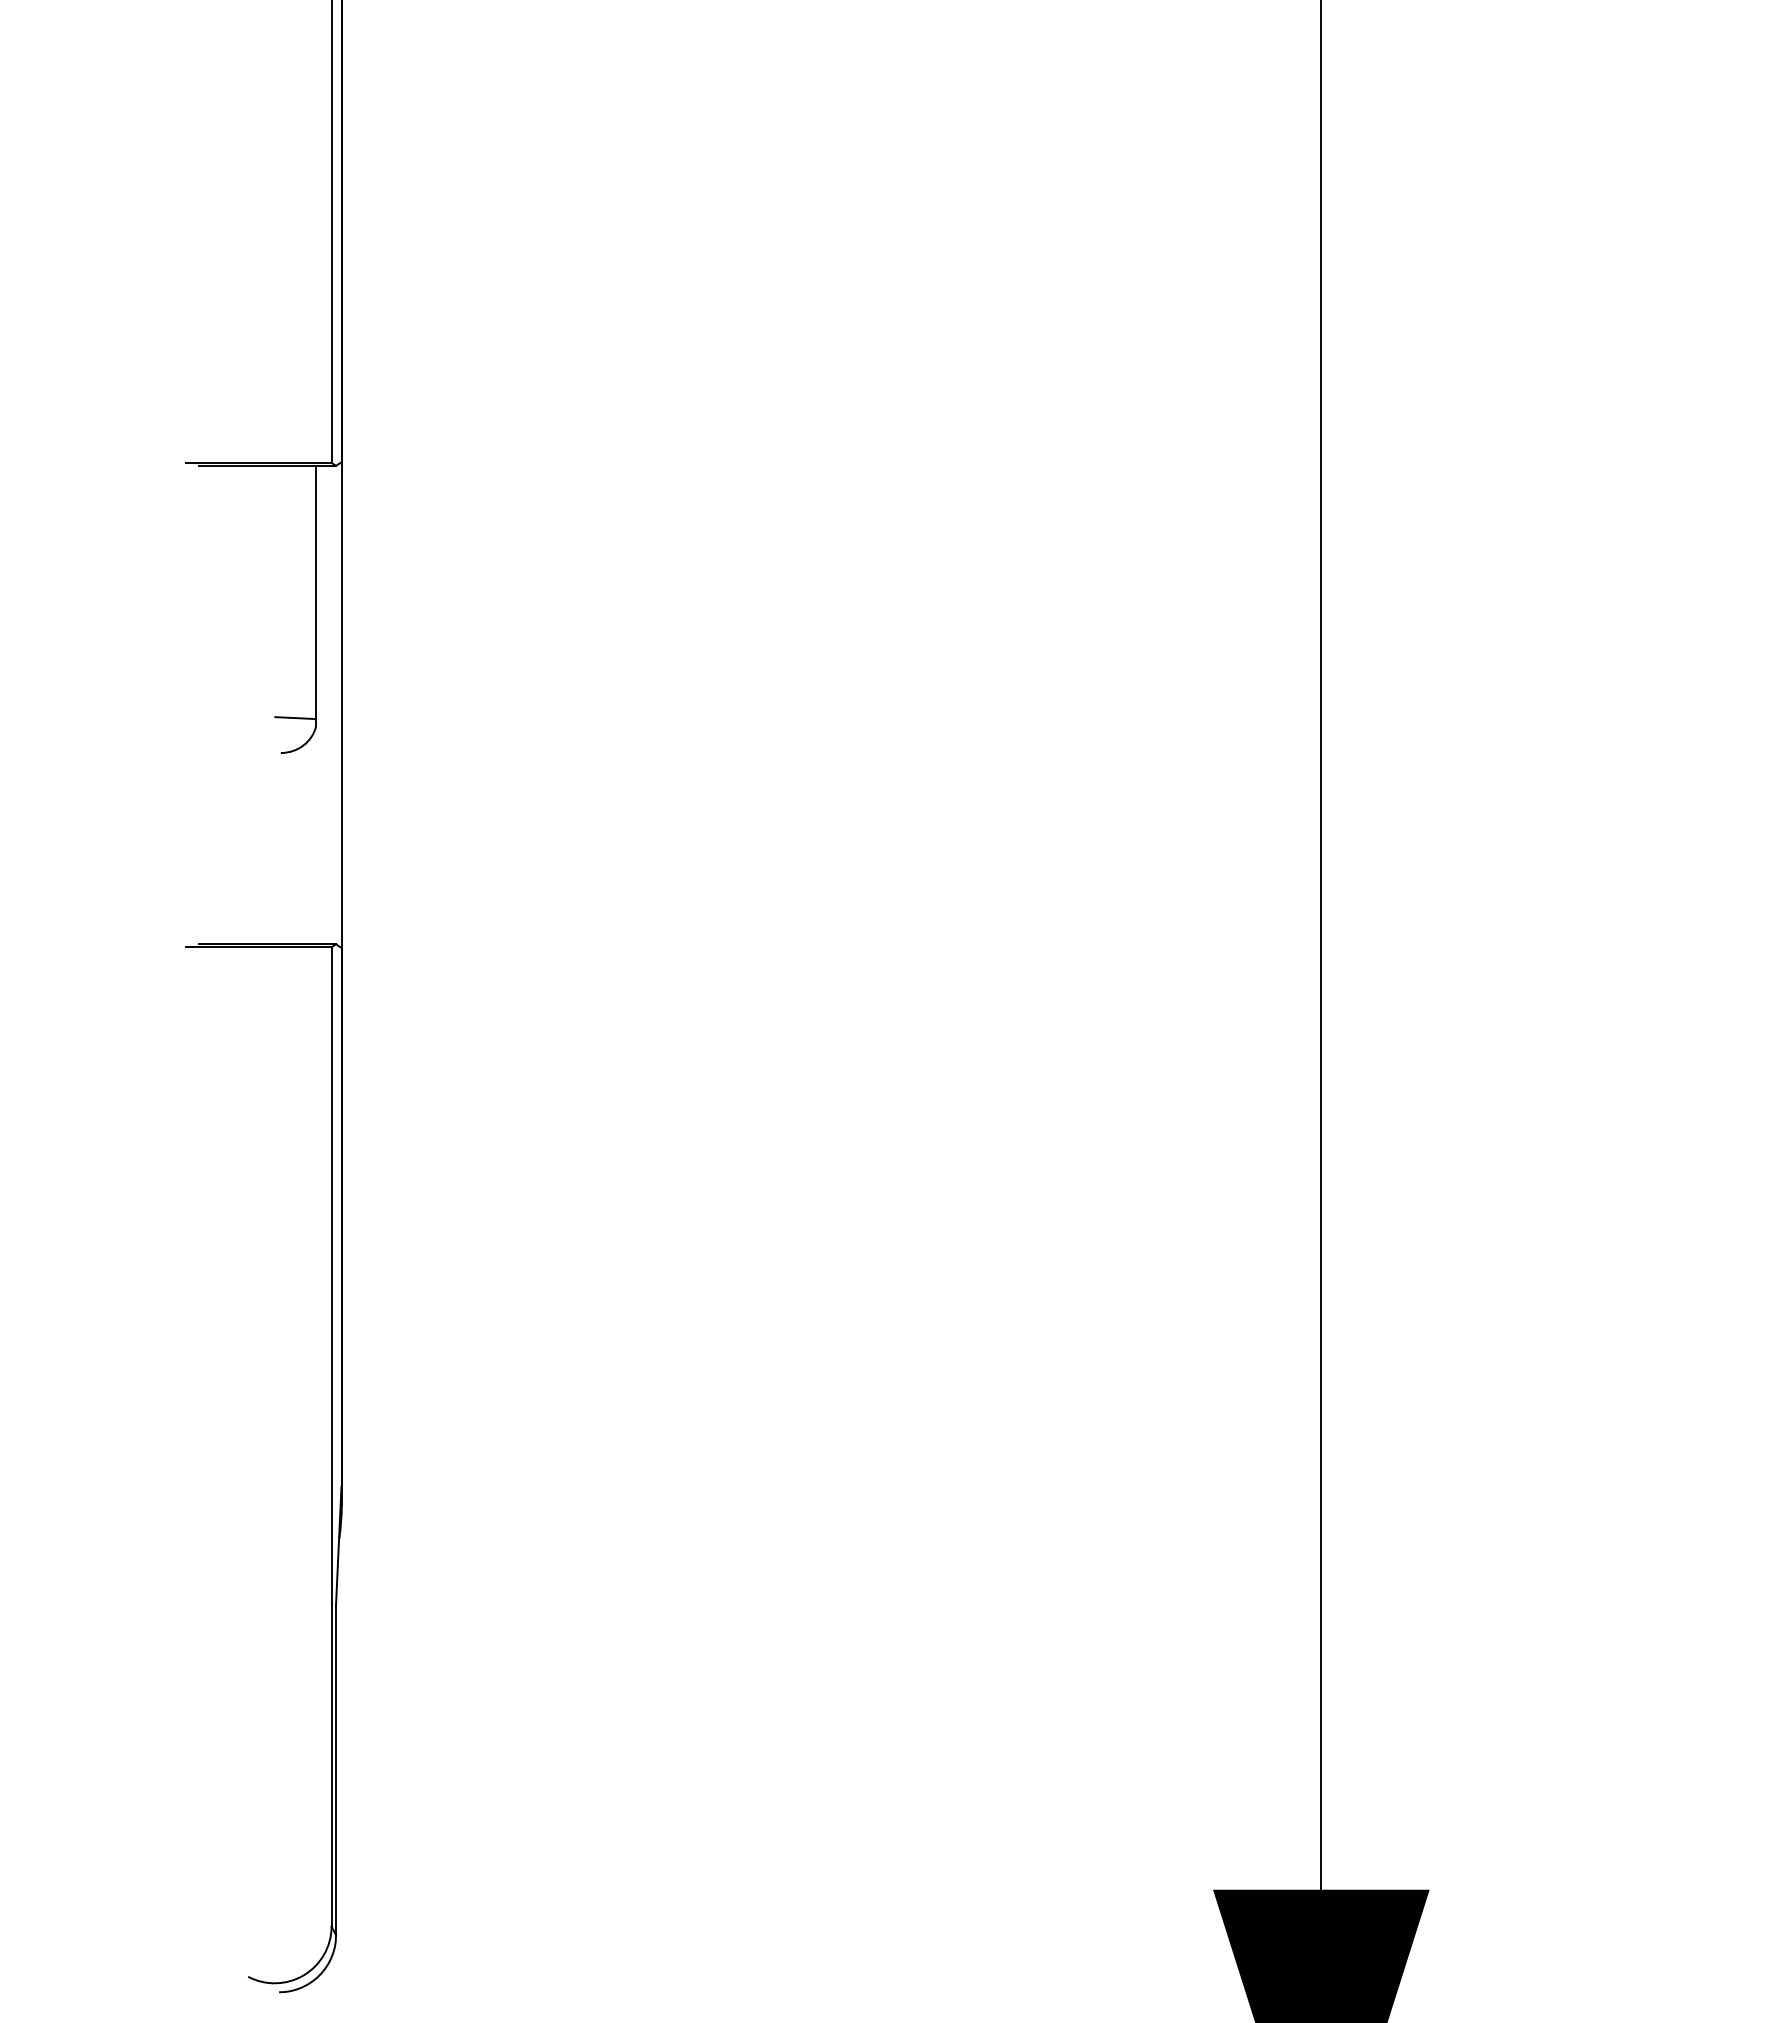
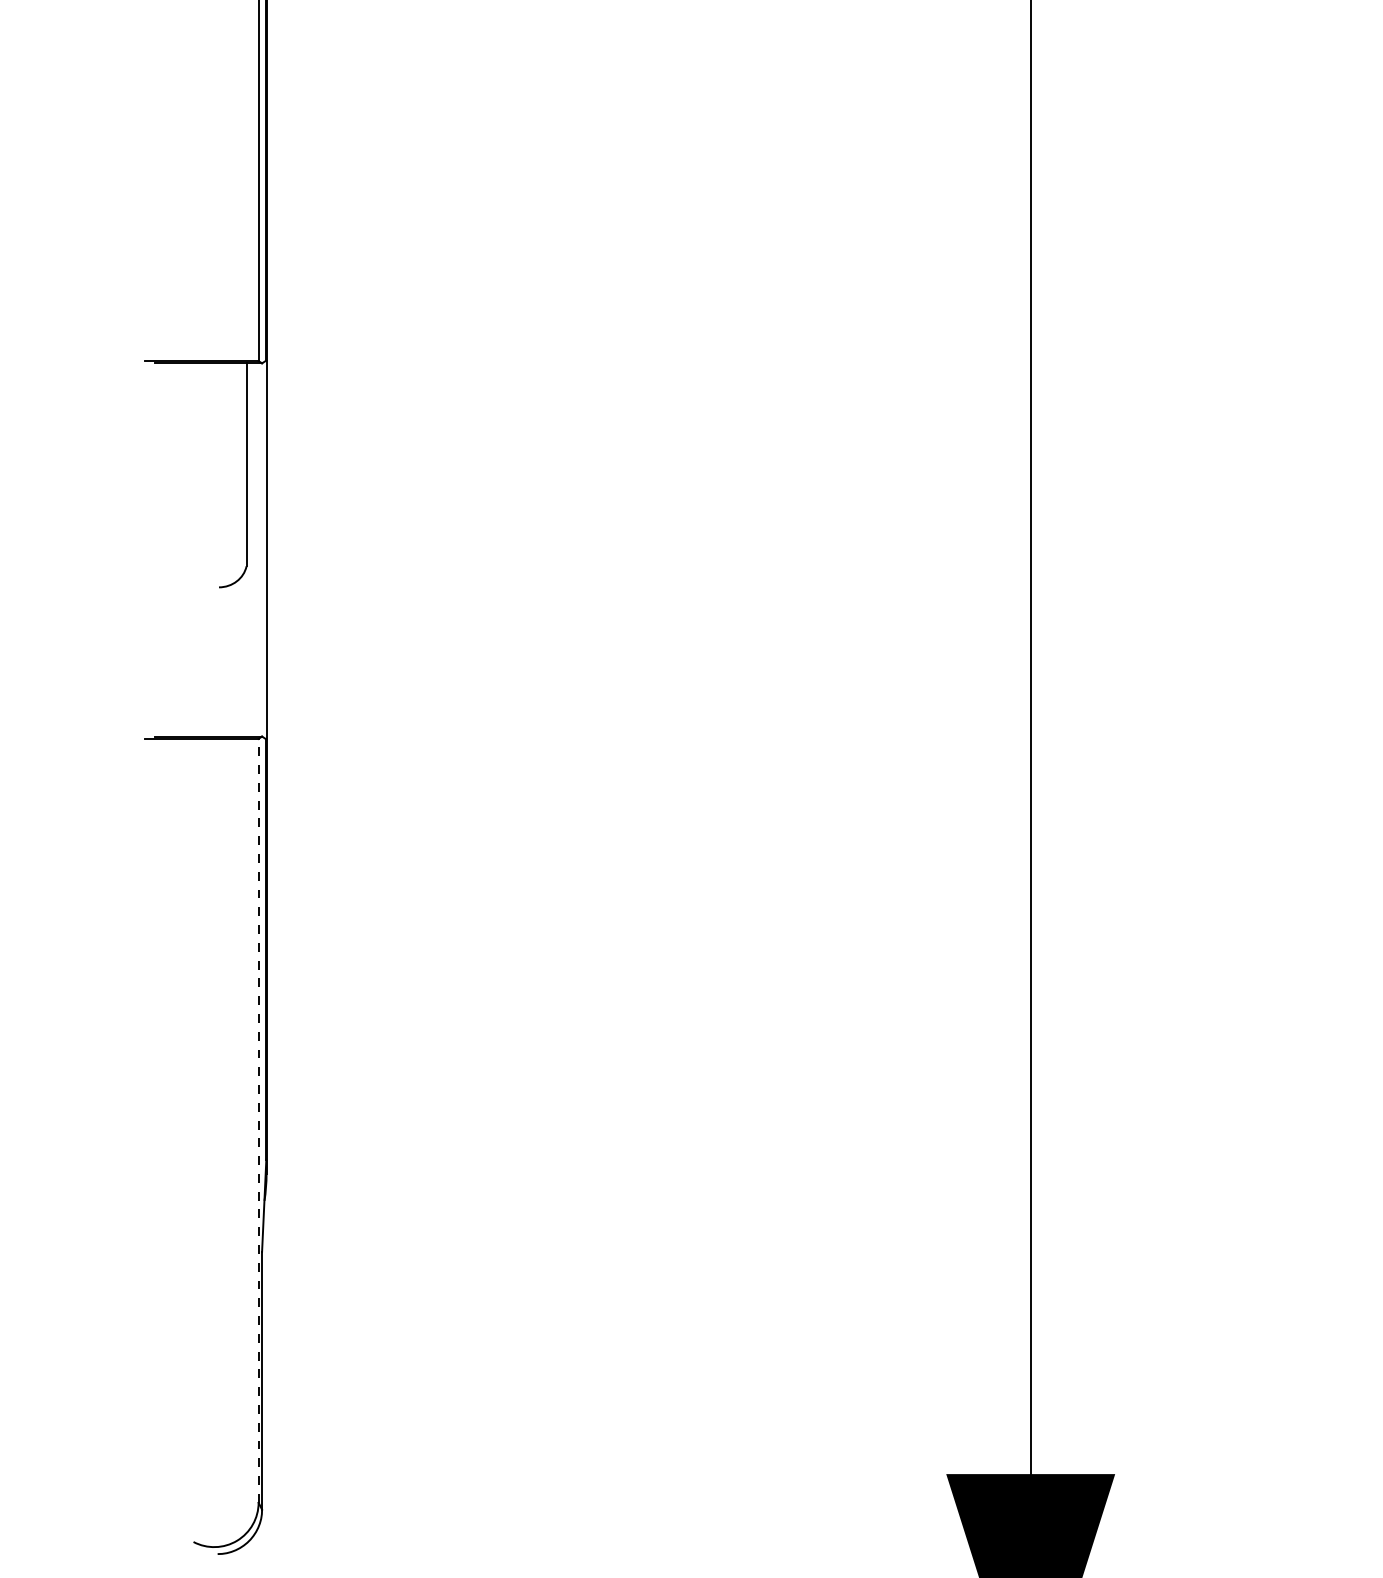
line: (295, 718) -> (230, 560), removed
line: (331, 1436) -> (258, 1120), solid -> dashed

